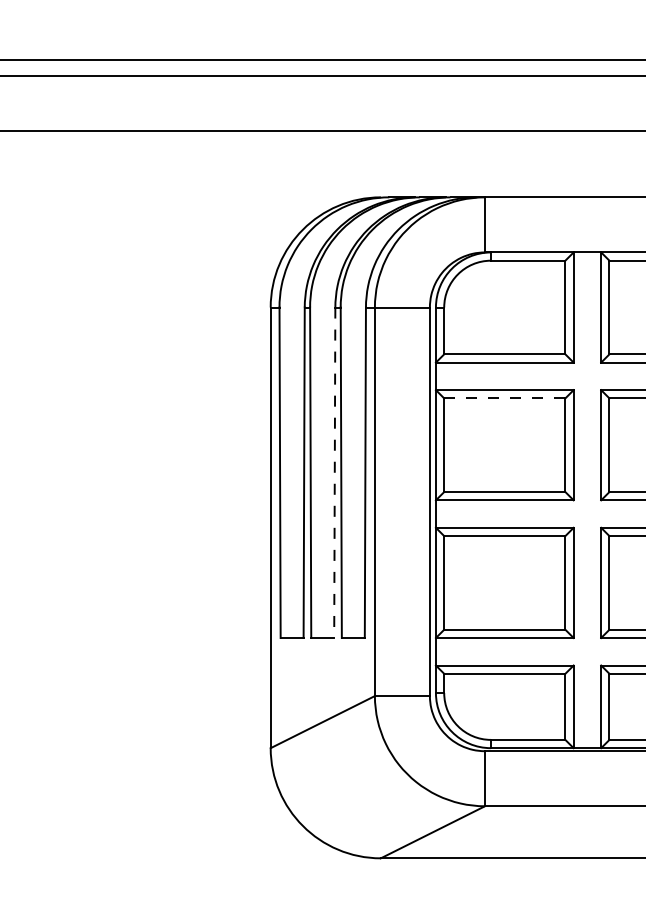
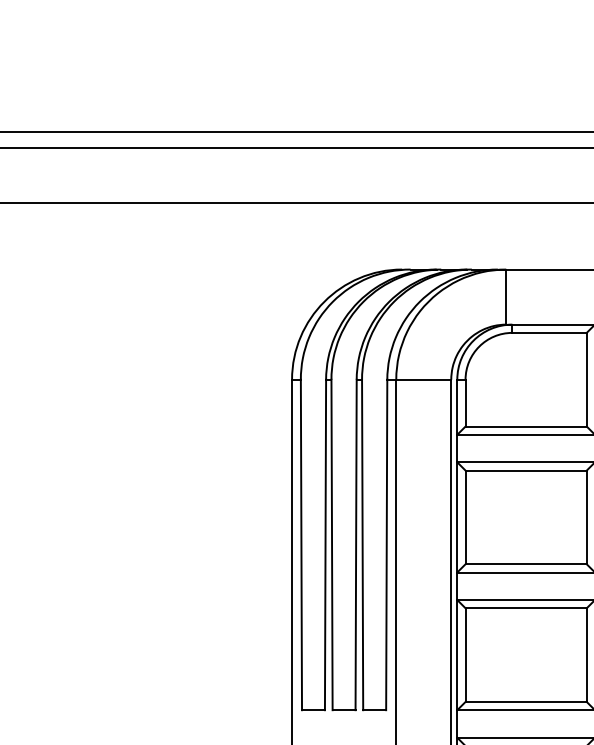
line: (504, 398) -> (525, 470), dashed -> solid
line: (334, 473) -> (355, 545), dashed -> solid

